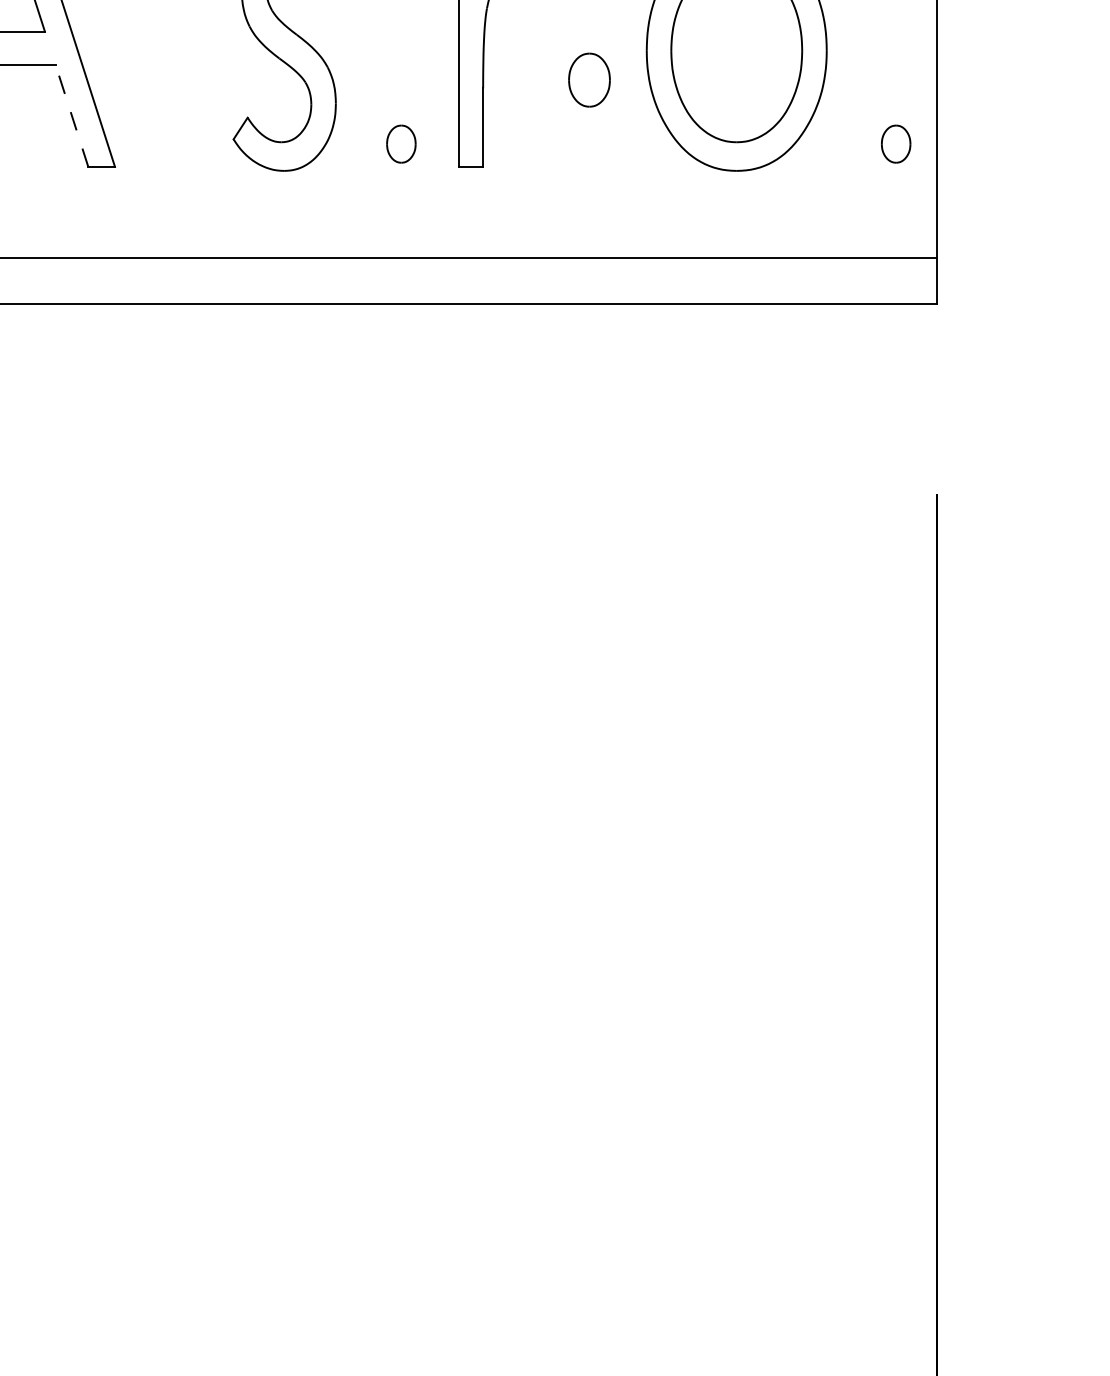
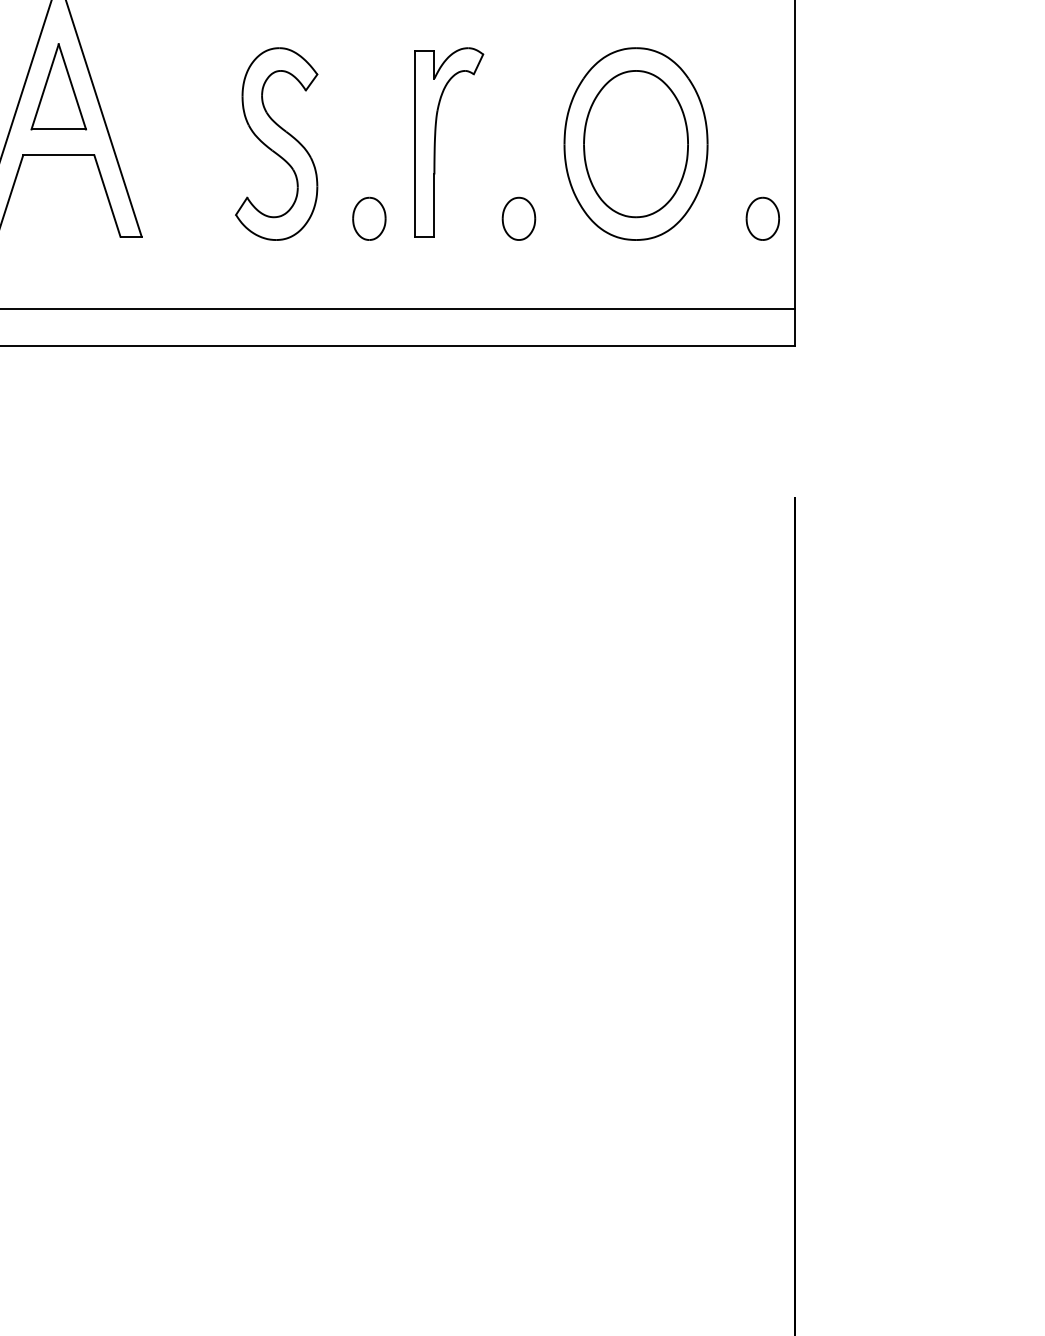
part: (588, 79) -> (518, 218), moved
line: (71, 116) -> (107, 196), dashed -> solid
part: (401, 143) -> (369, 218), size x1.43
part: (895, 143) -> (762, 218), size x1.43

